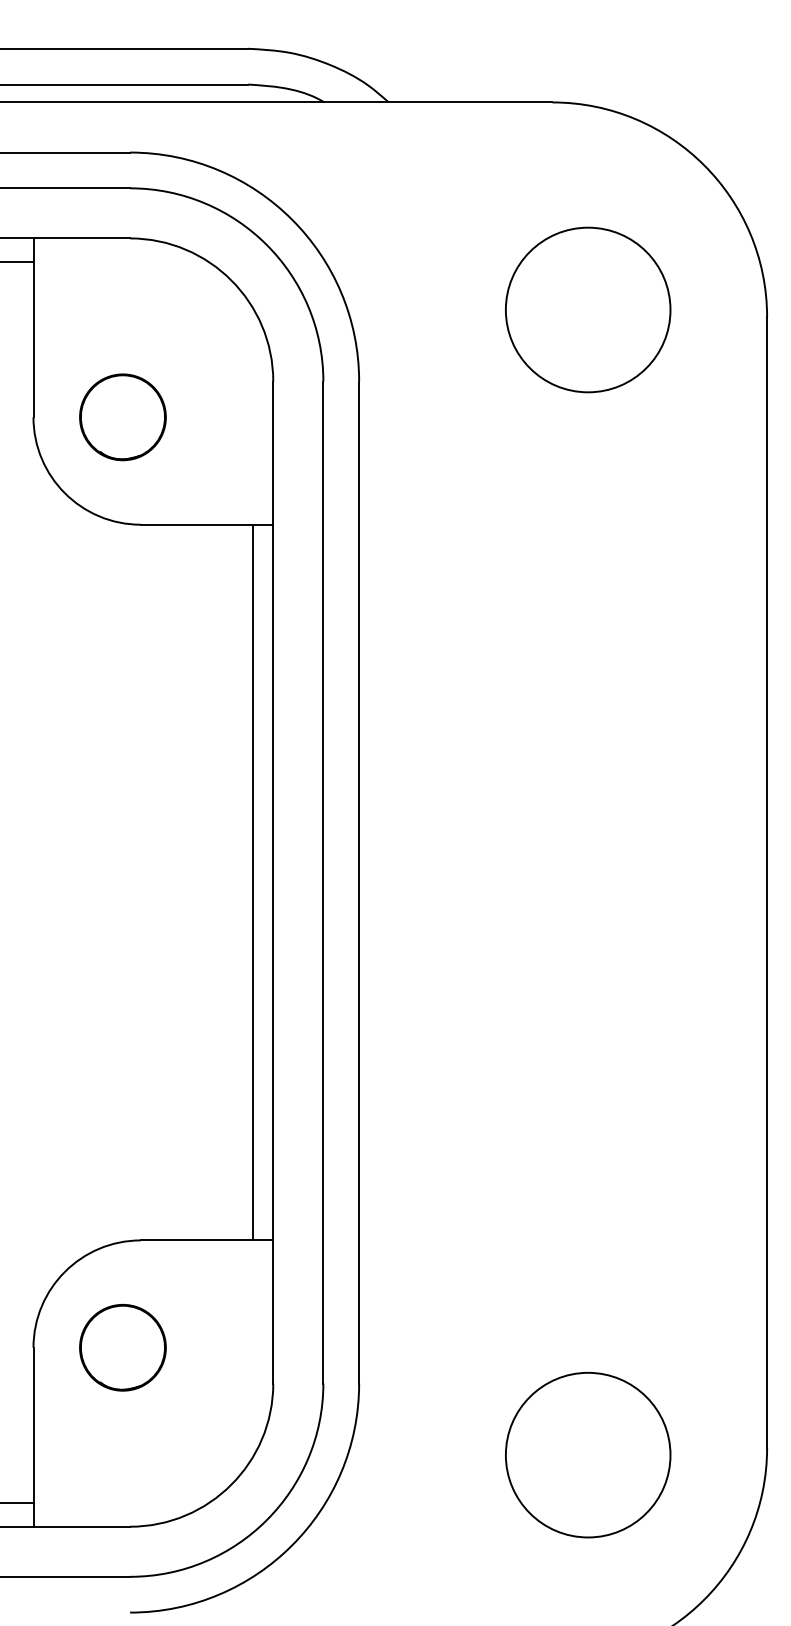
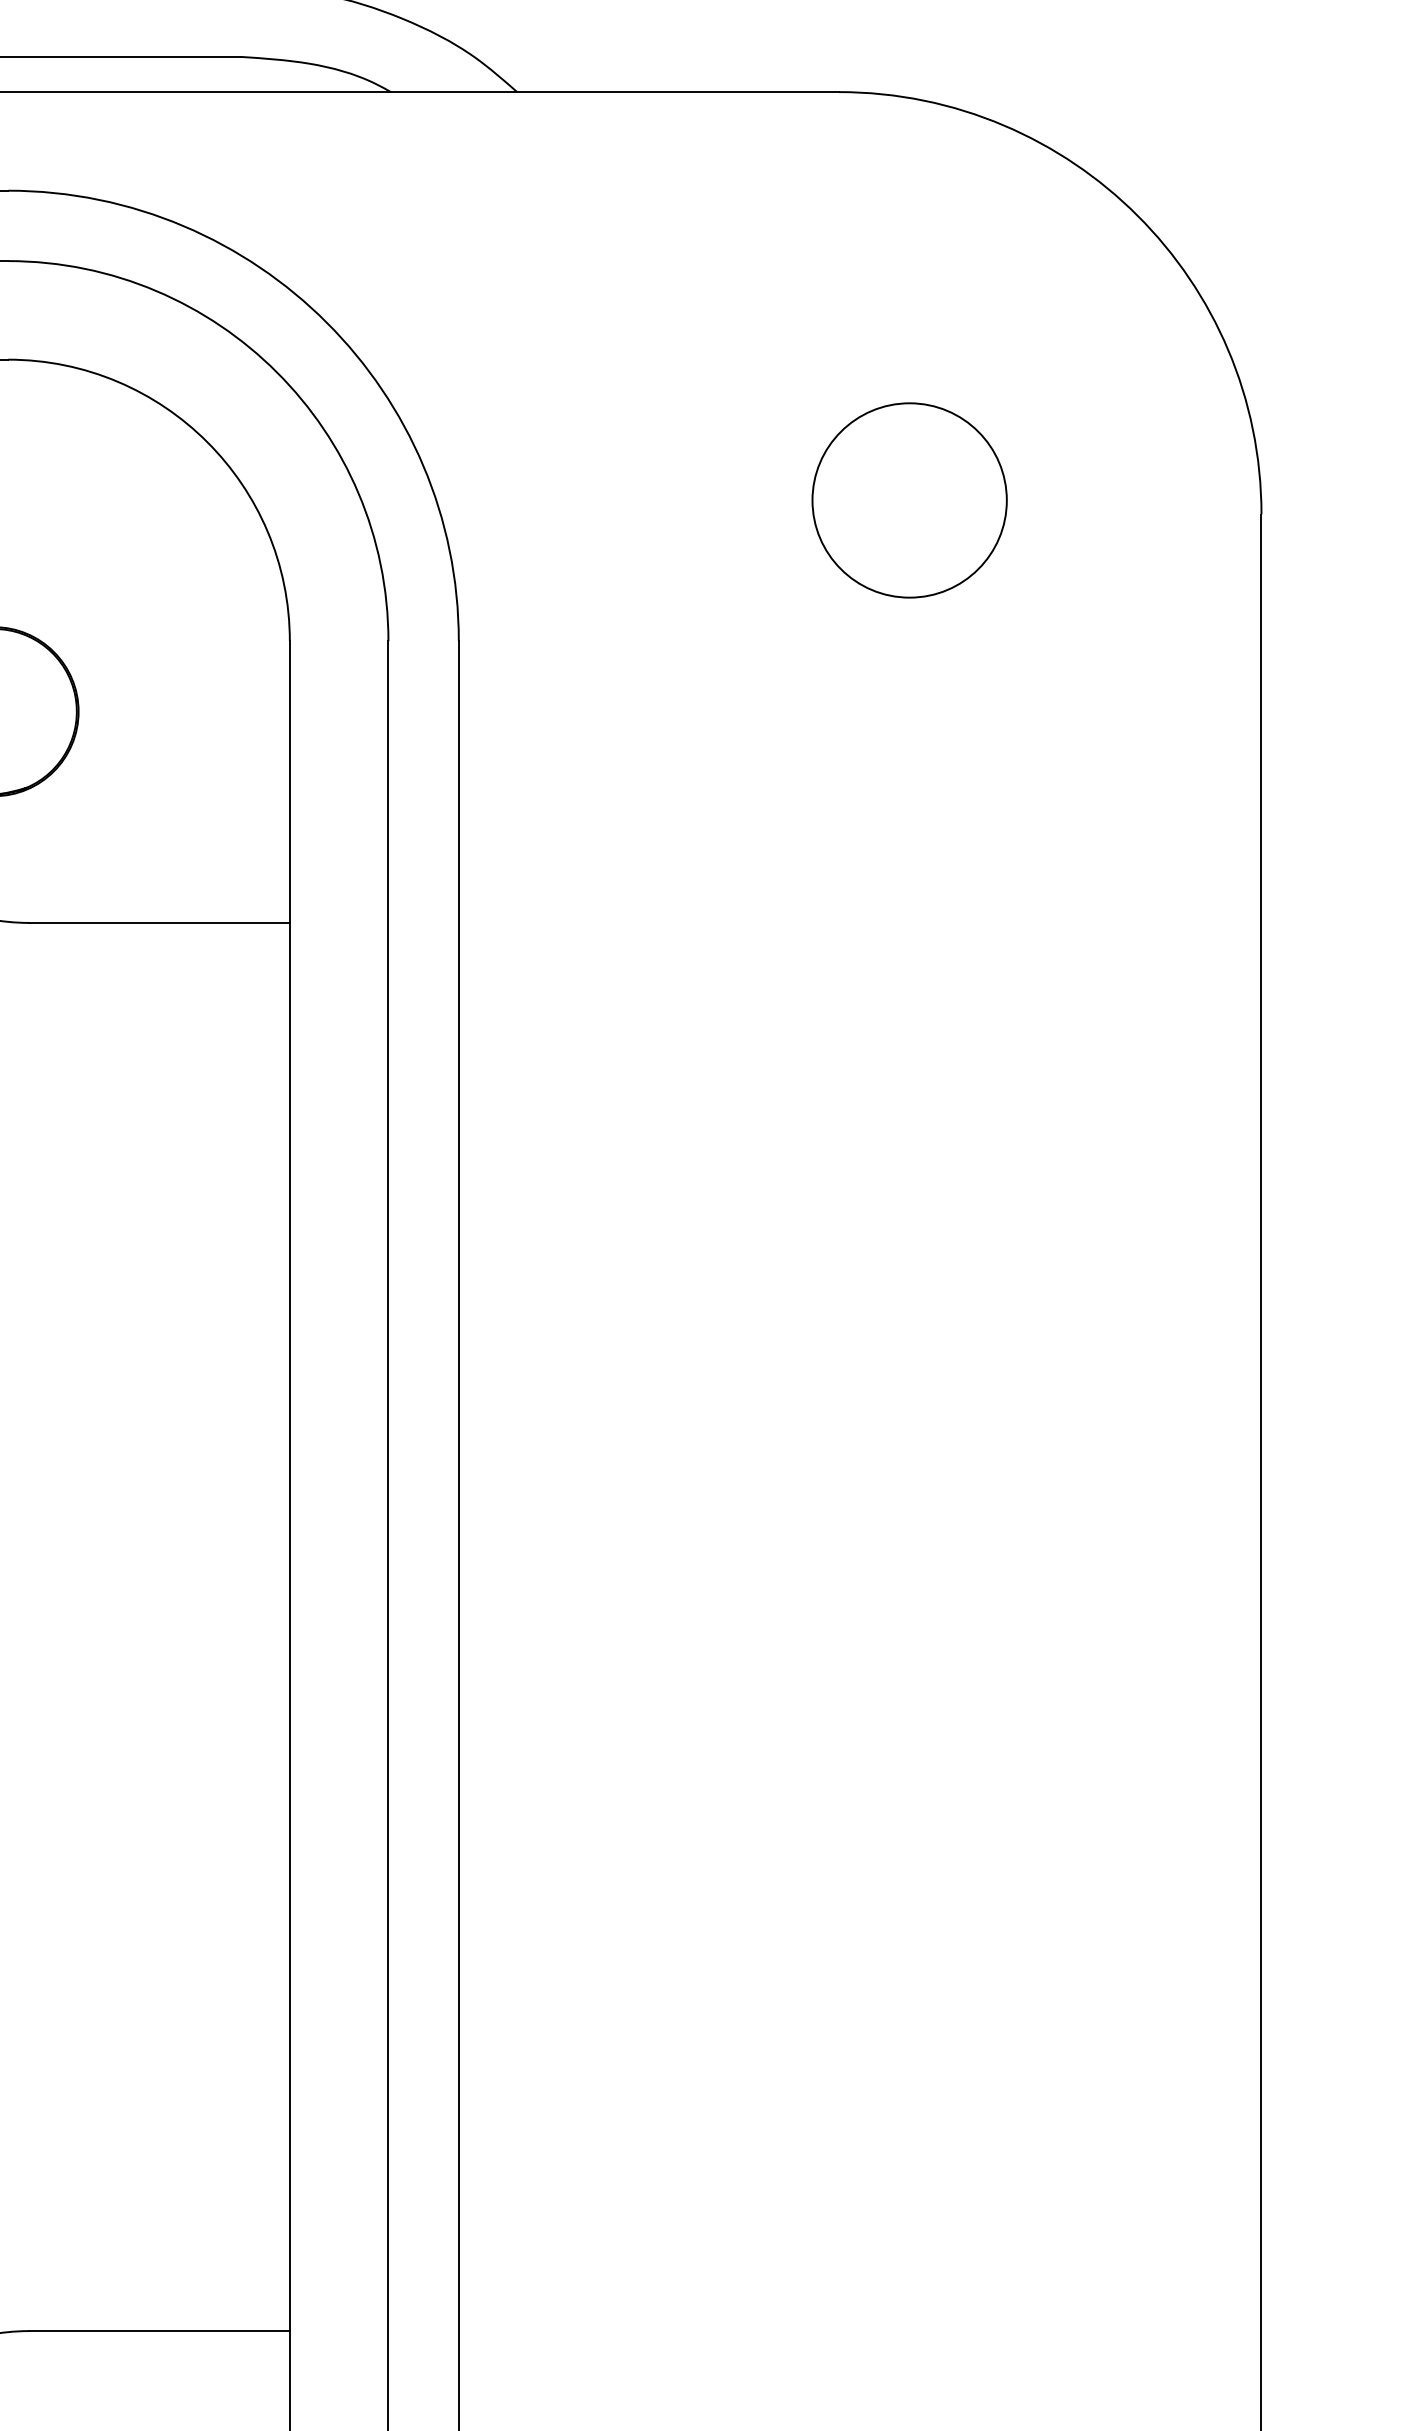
circle: (588, 309) -> (910, 499), size x0.6
line: (252, 882) -> (248, 1626), removed

